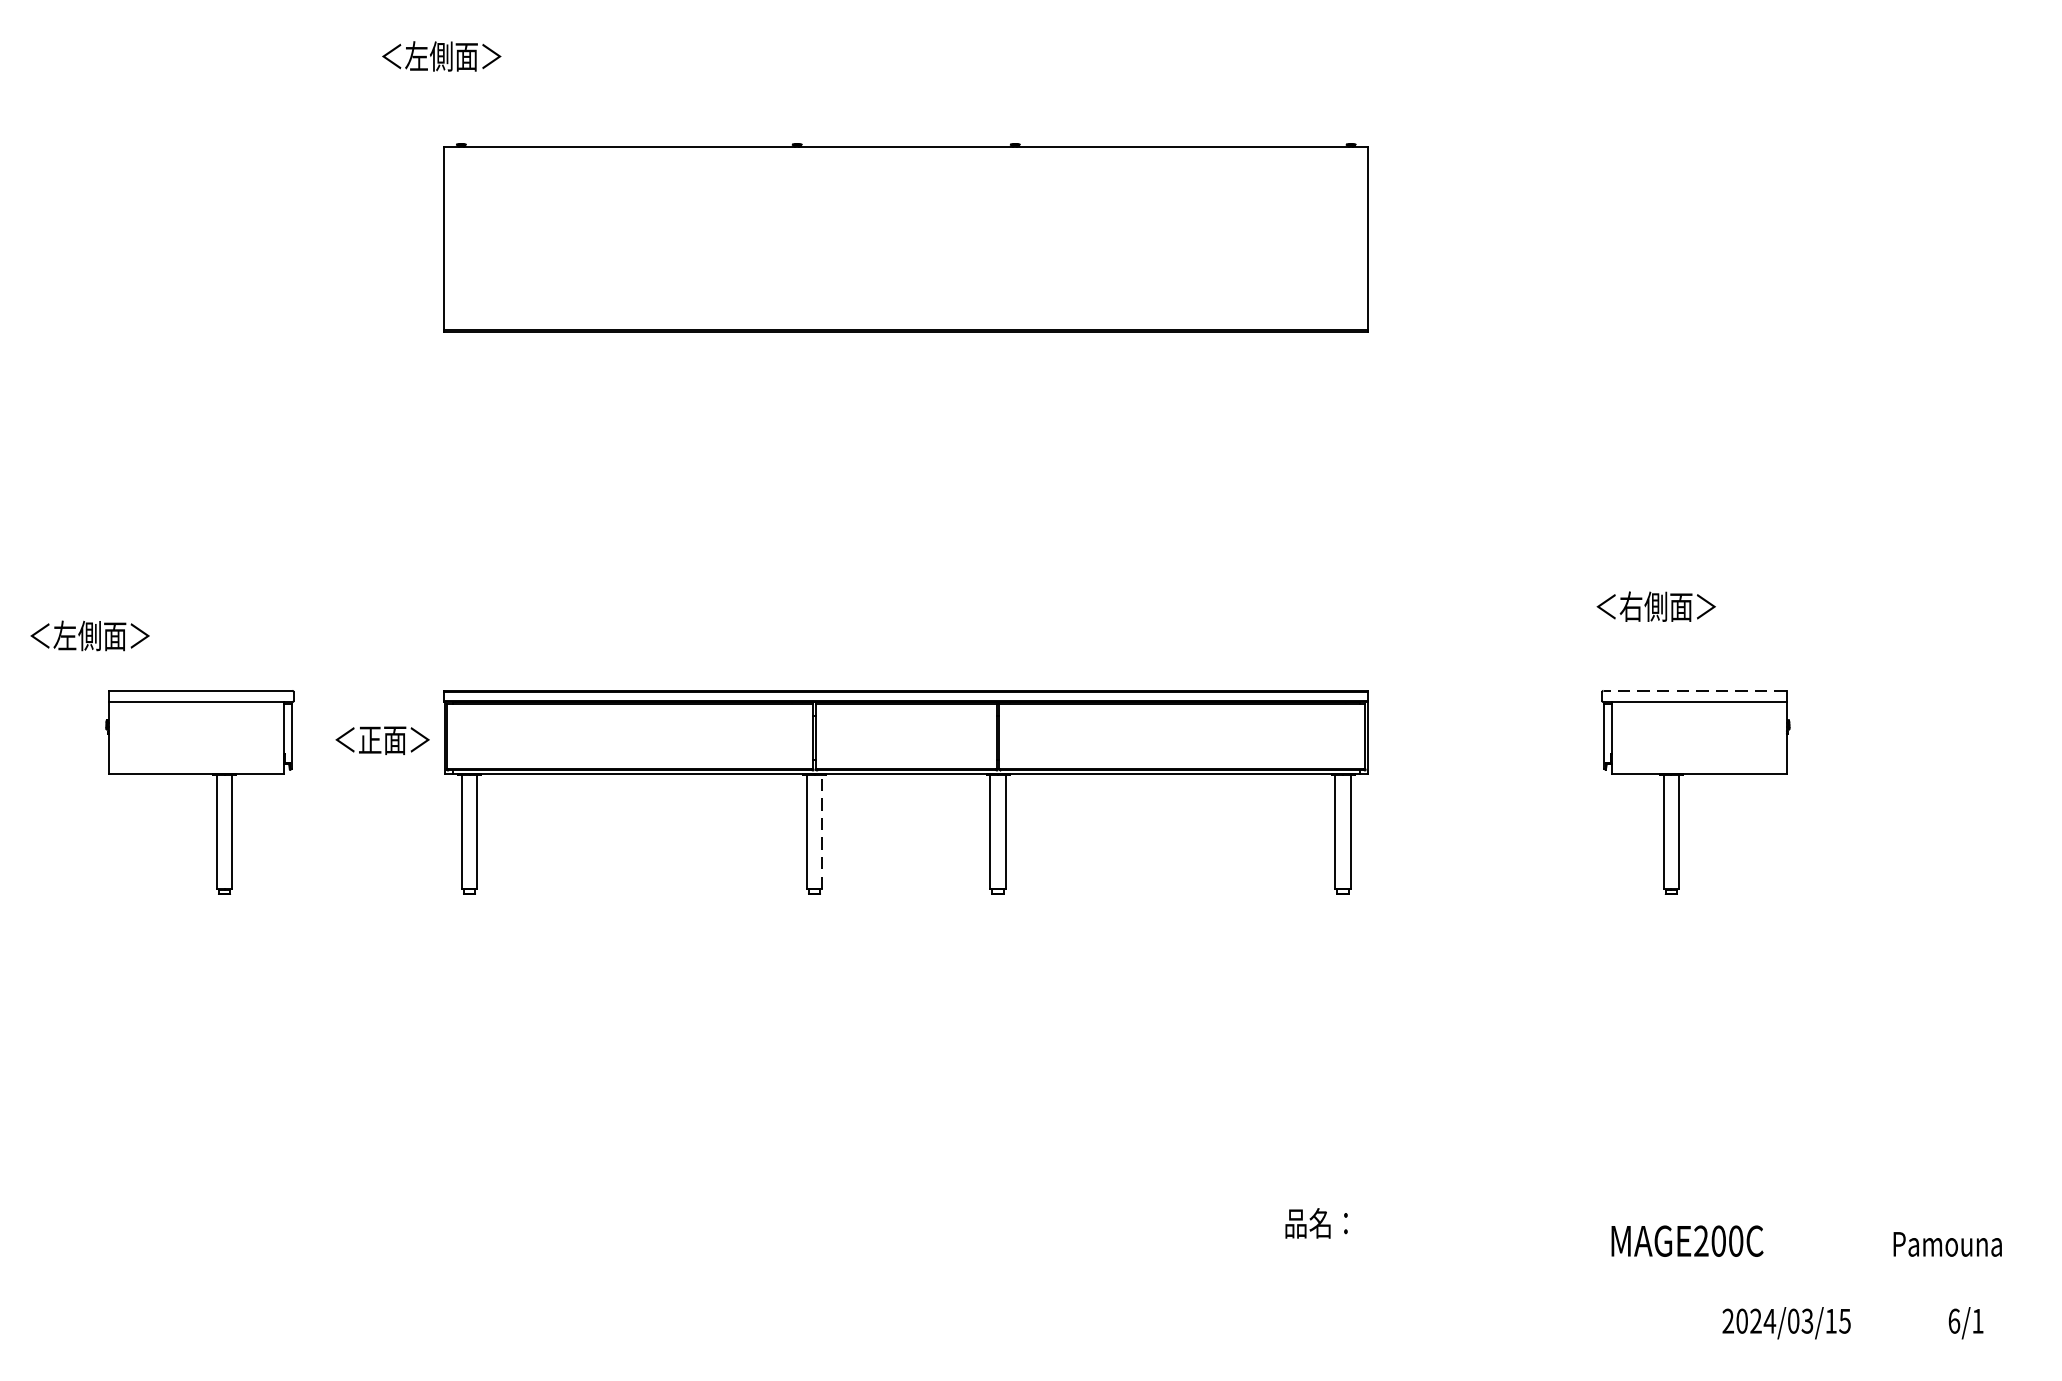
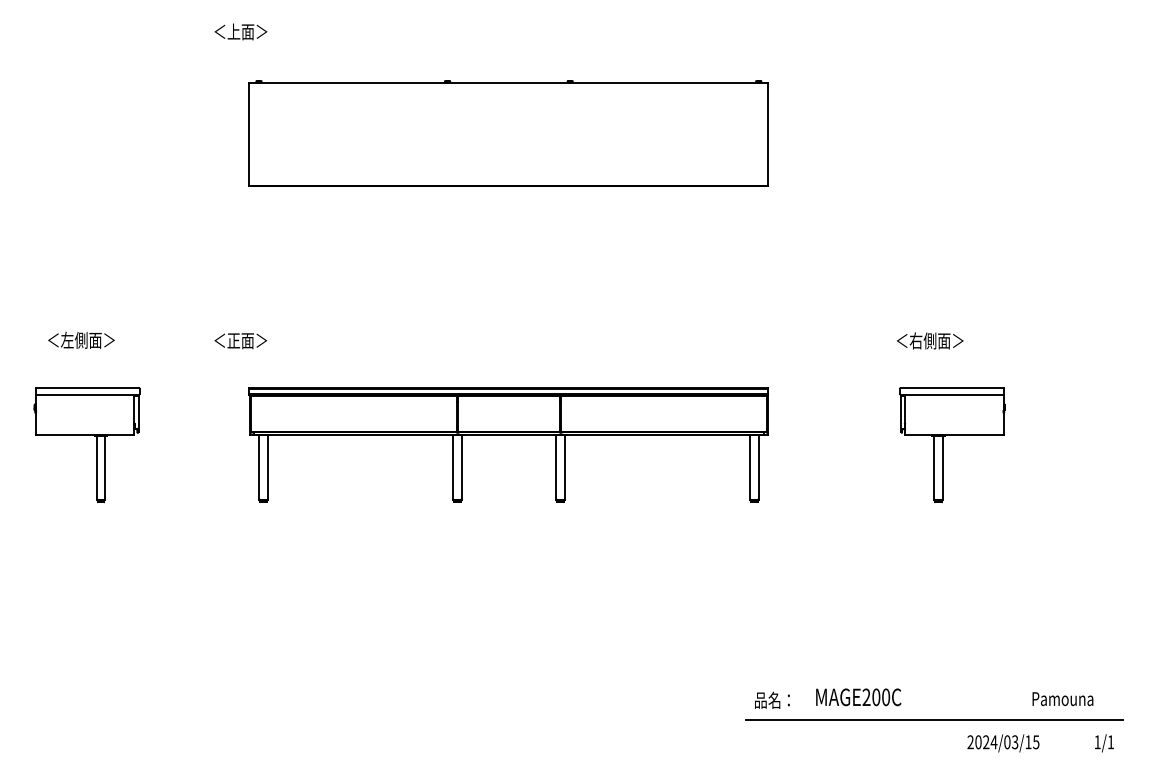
text: (453, 55) -> (254, 31), ＜左側面＞ -> ＜上面＞
text: (90, 634) -> (81, 339), moved
line: (1695, 691) -> (952, 388), dashed -> solid
text: (382, 741) -> (240, 341), moved
part: (198, 775) -> (86, 435), moved
line: (821, 830) -> (461, 466), dashed -> solid
text: (1316, 1221) -> (772, 699), moved
text: (1687, 1241) -> (858, 697), moved
text: (1946, 1245) -> (1062, 699), moved
line: (1663, 1280) -> (934, 719), added
text: (1954, 1321) -> (1097, 742), 6/1 -> 1/1

